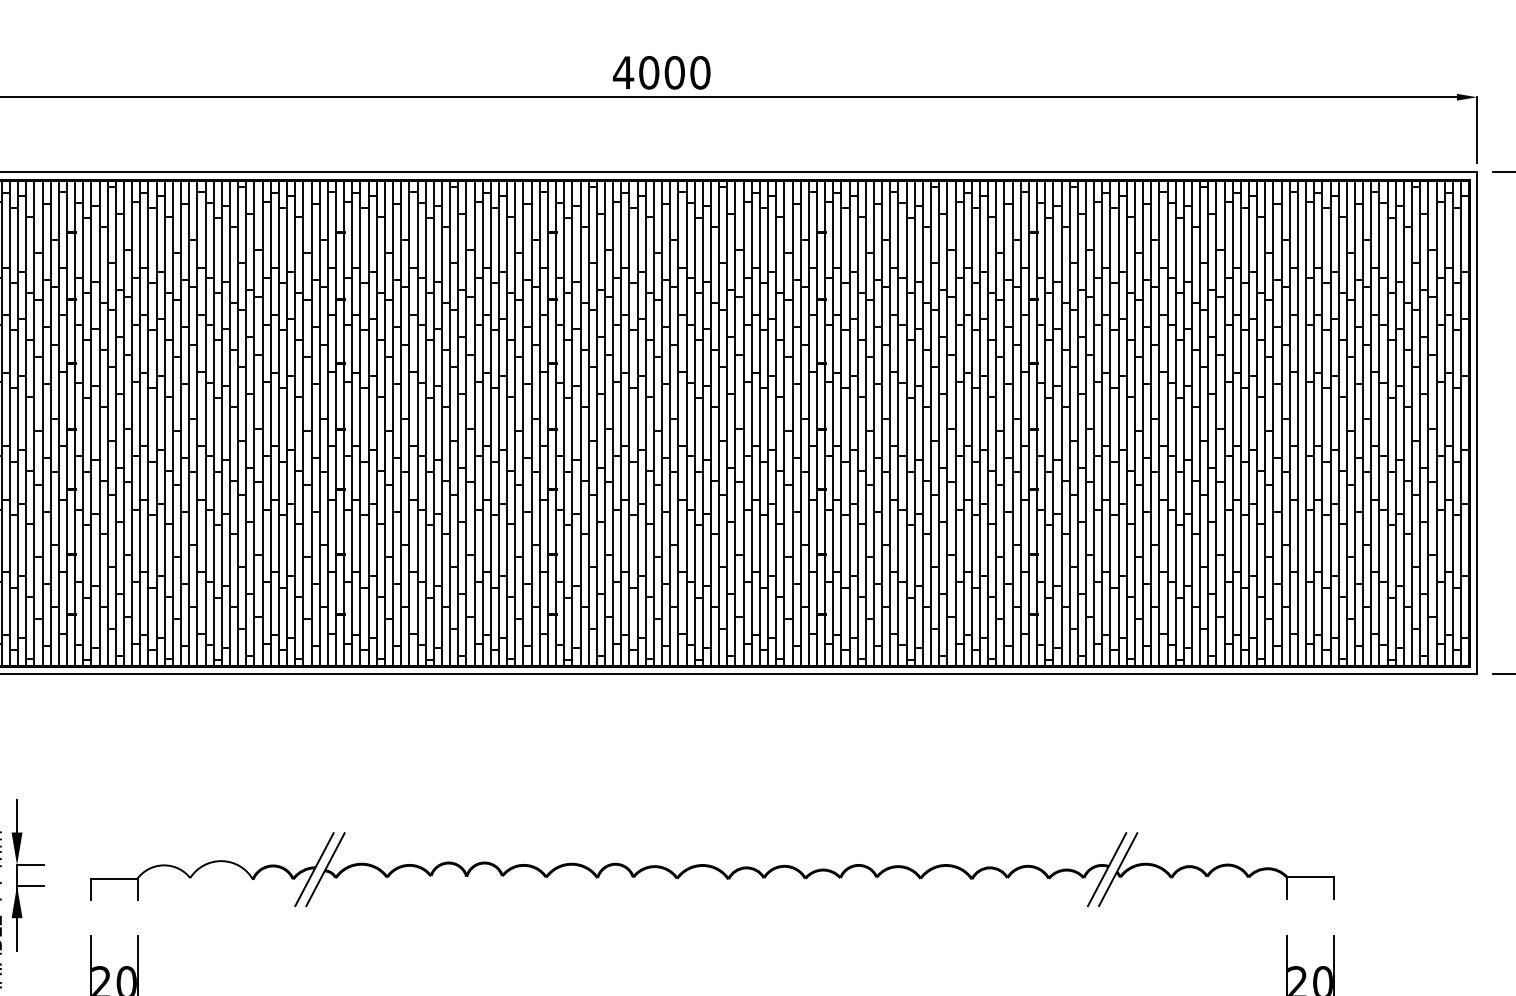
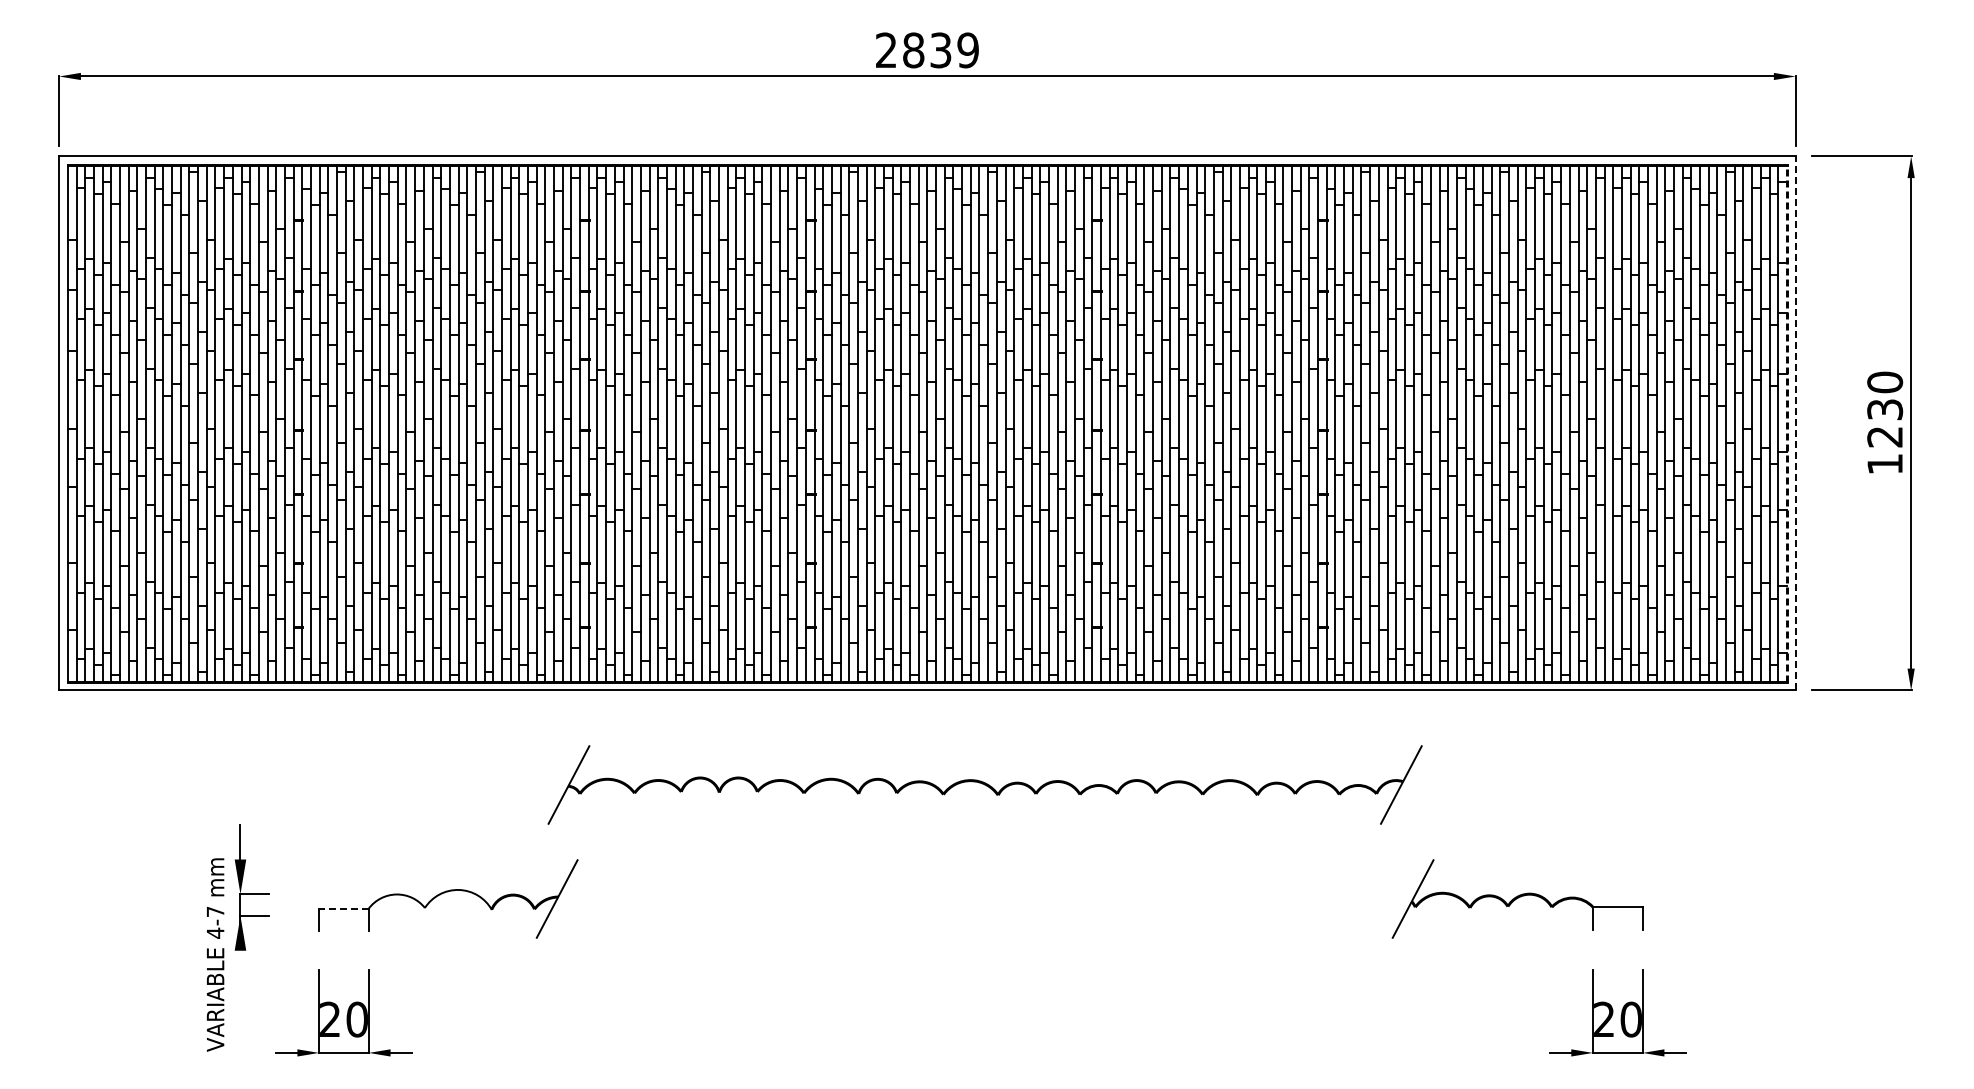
text: (661, 72) -> (926, 50), 4000 -> 2839
line: (1468, 422) -> (1786, 422), solid -> dashed
line: (1477, 423) -> (1795, 423), solid -> dashed
part: (715, 869) -> (984, 784), moved
line: (113, 878) -> (343, 908), solid -> dashed
line: (17, 933) -> (240, 967), removed

